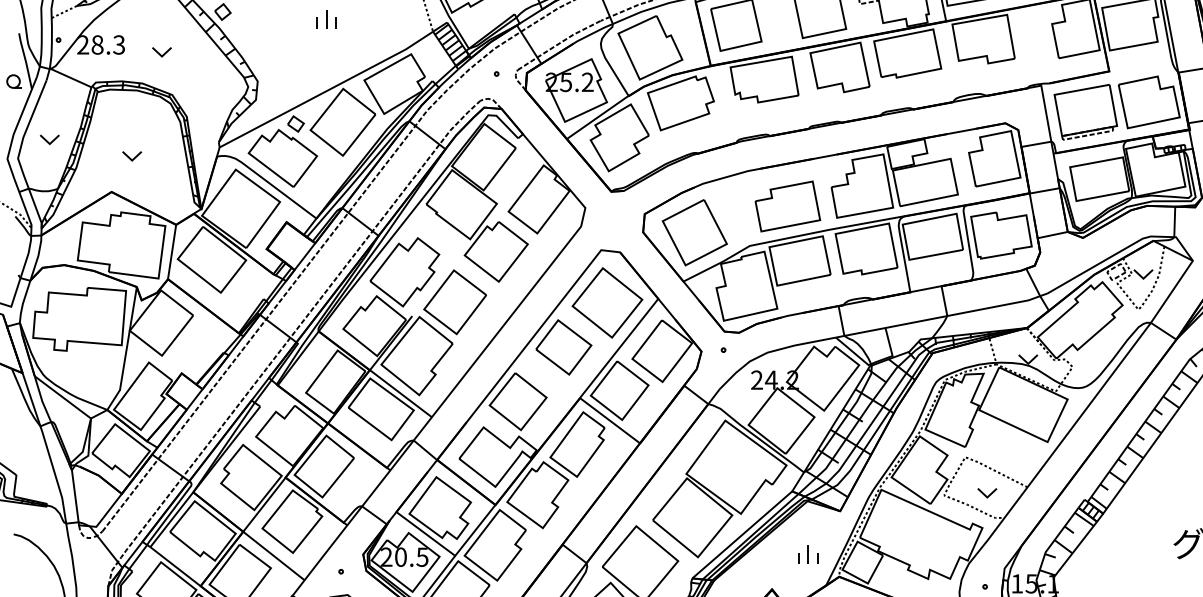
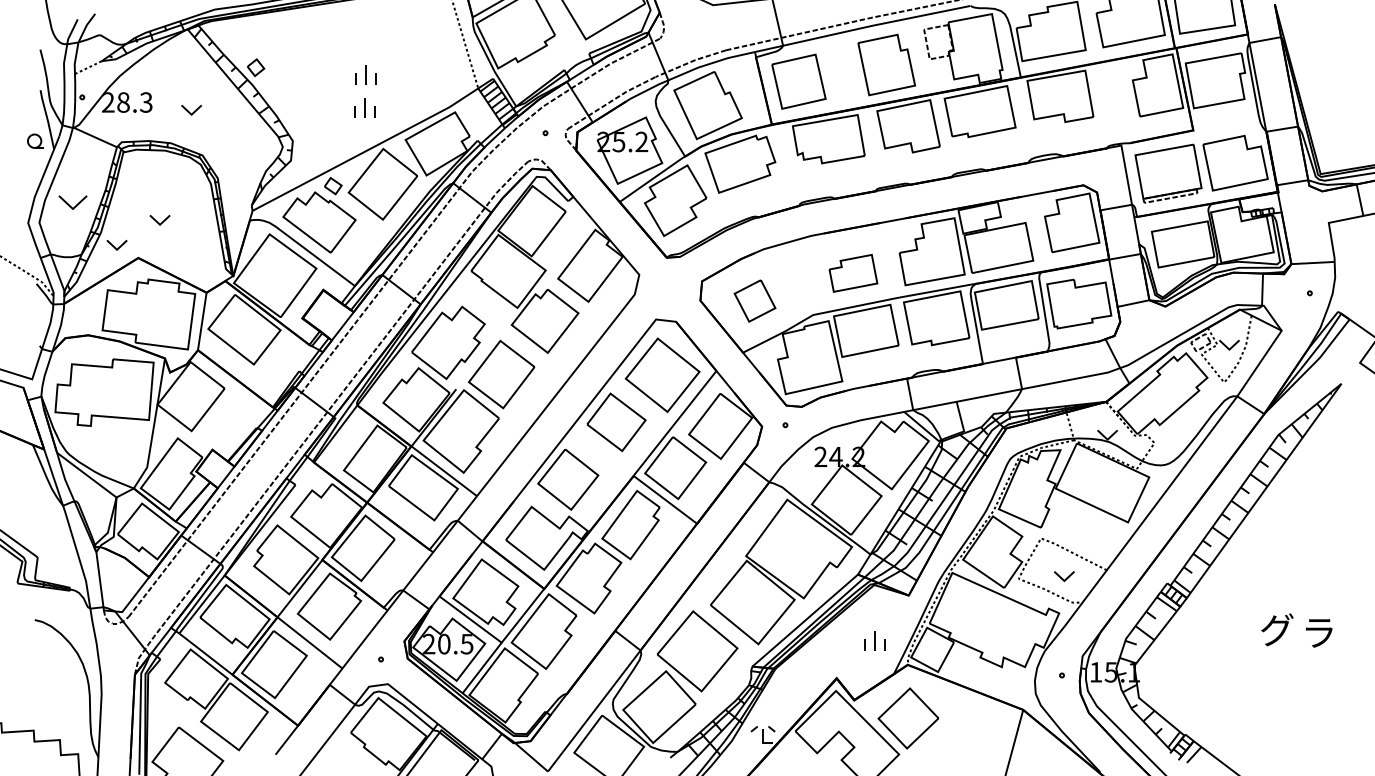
part: (325, 49) -> (364, 107), added
part: (49, 139) -> (72, 202), size x1.4
part: (90, 180) -> (116, 245), added
part: (787, 206) -> (853, 273), size x0.7
part: (694, 232) -> (754, 300), size x0.6

